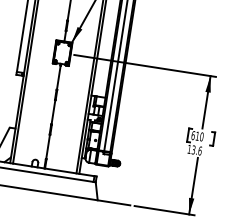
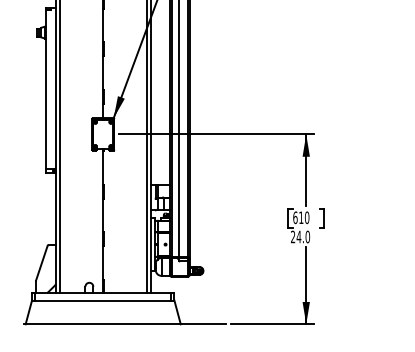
text: (194, 149) -> (300, 236), 13.6 -> 24.0

